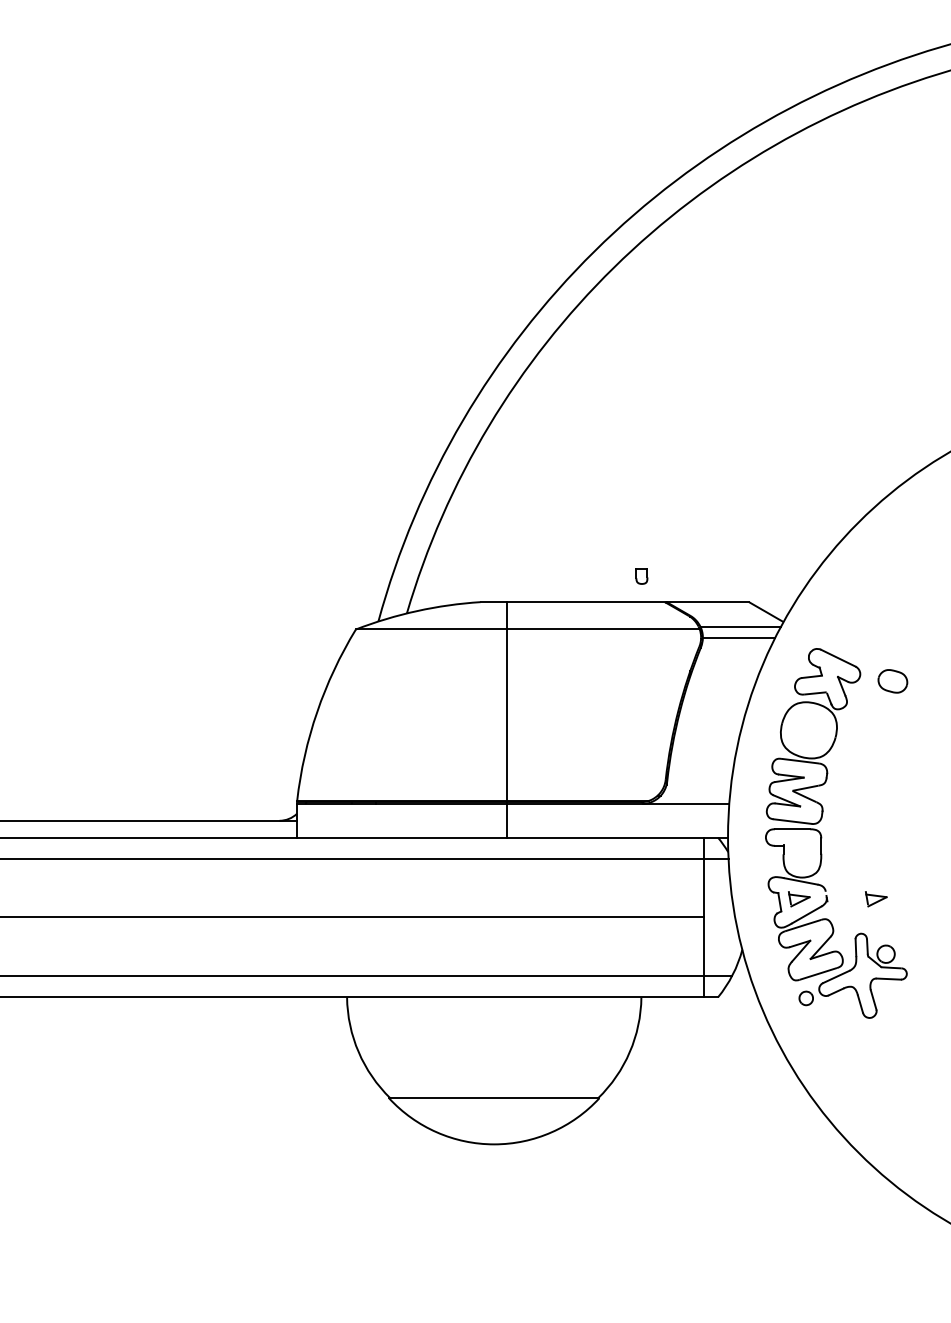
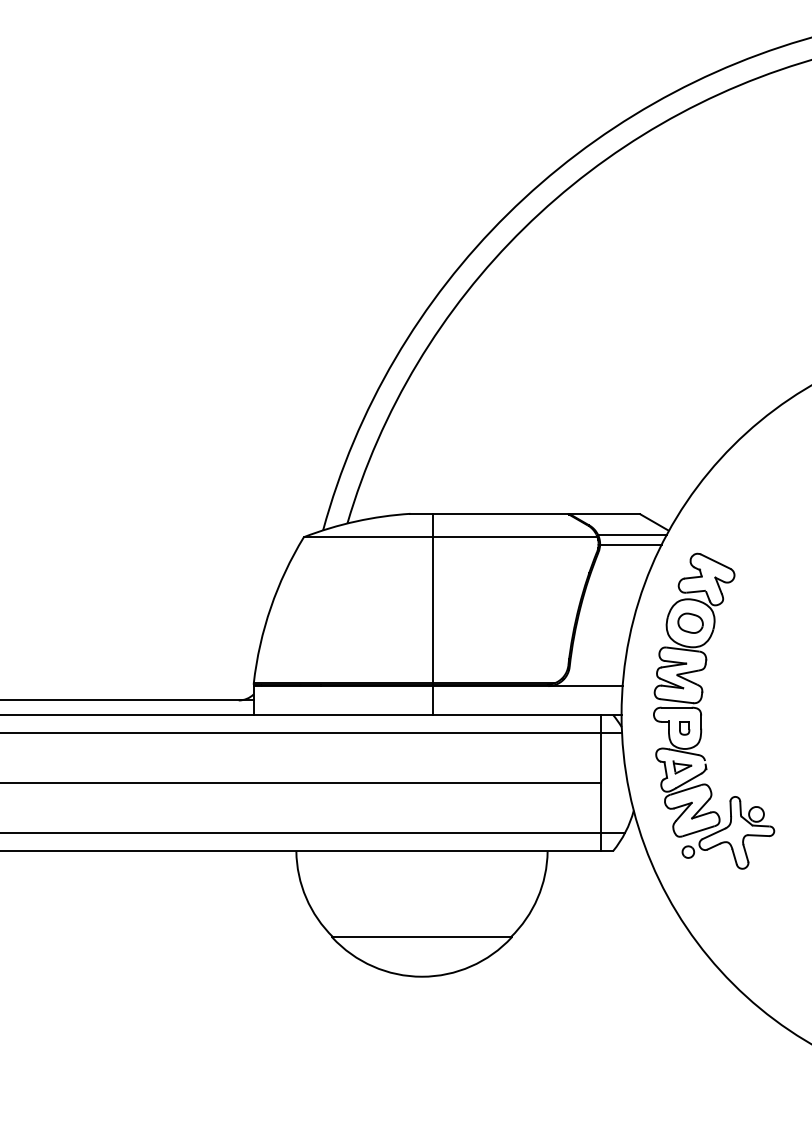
part: (641, 576) -> (684, 728), moved
part: (892, 681) -> (690, 623), moved
part: (876, 899) -> (748, 767), removed

